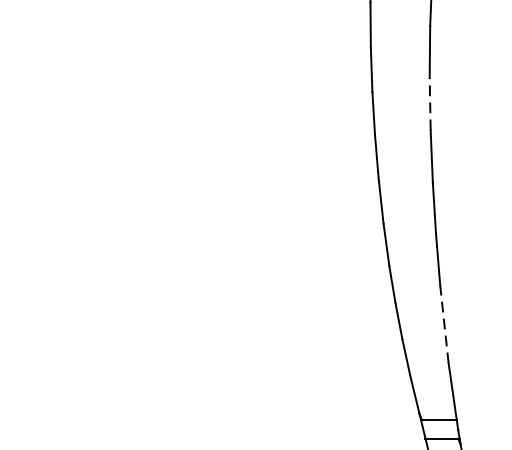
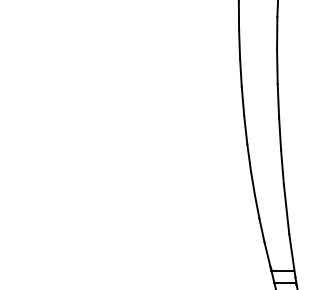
line: (430, 103) -> (277, 66), dashed -> solid
line: (444, 323) -> (286, 208), dashed -> solid

